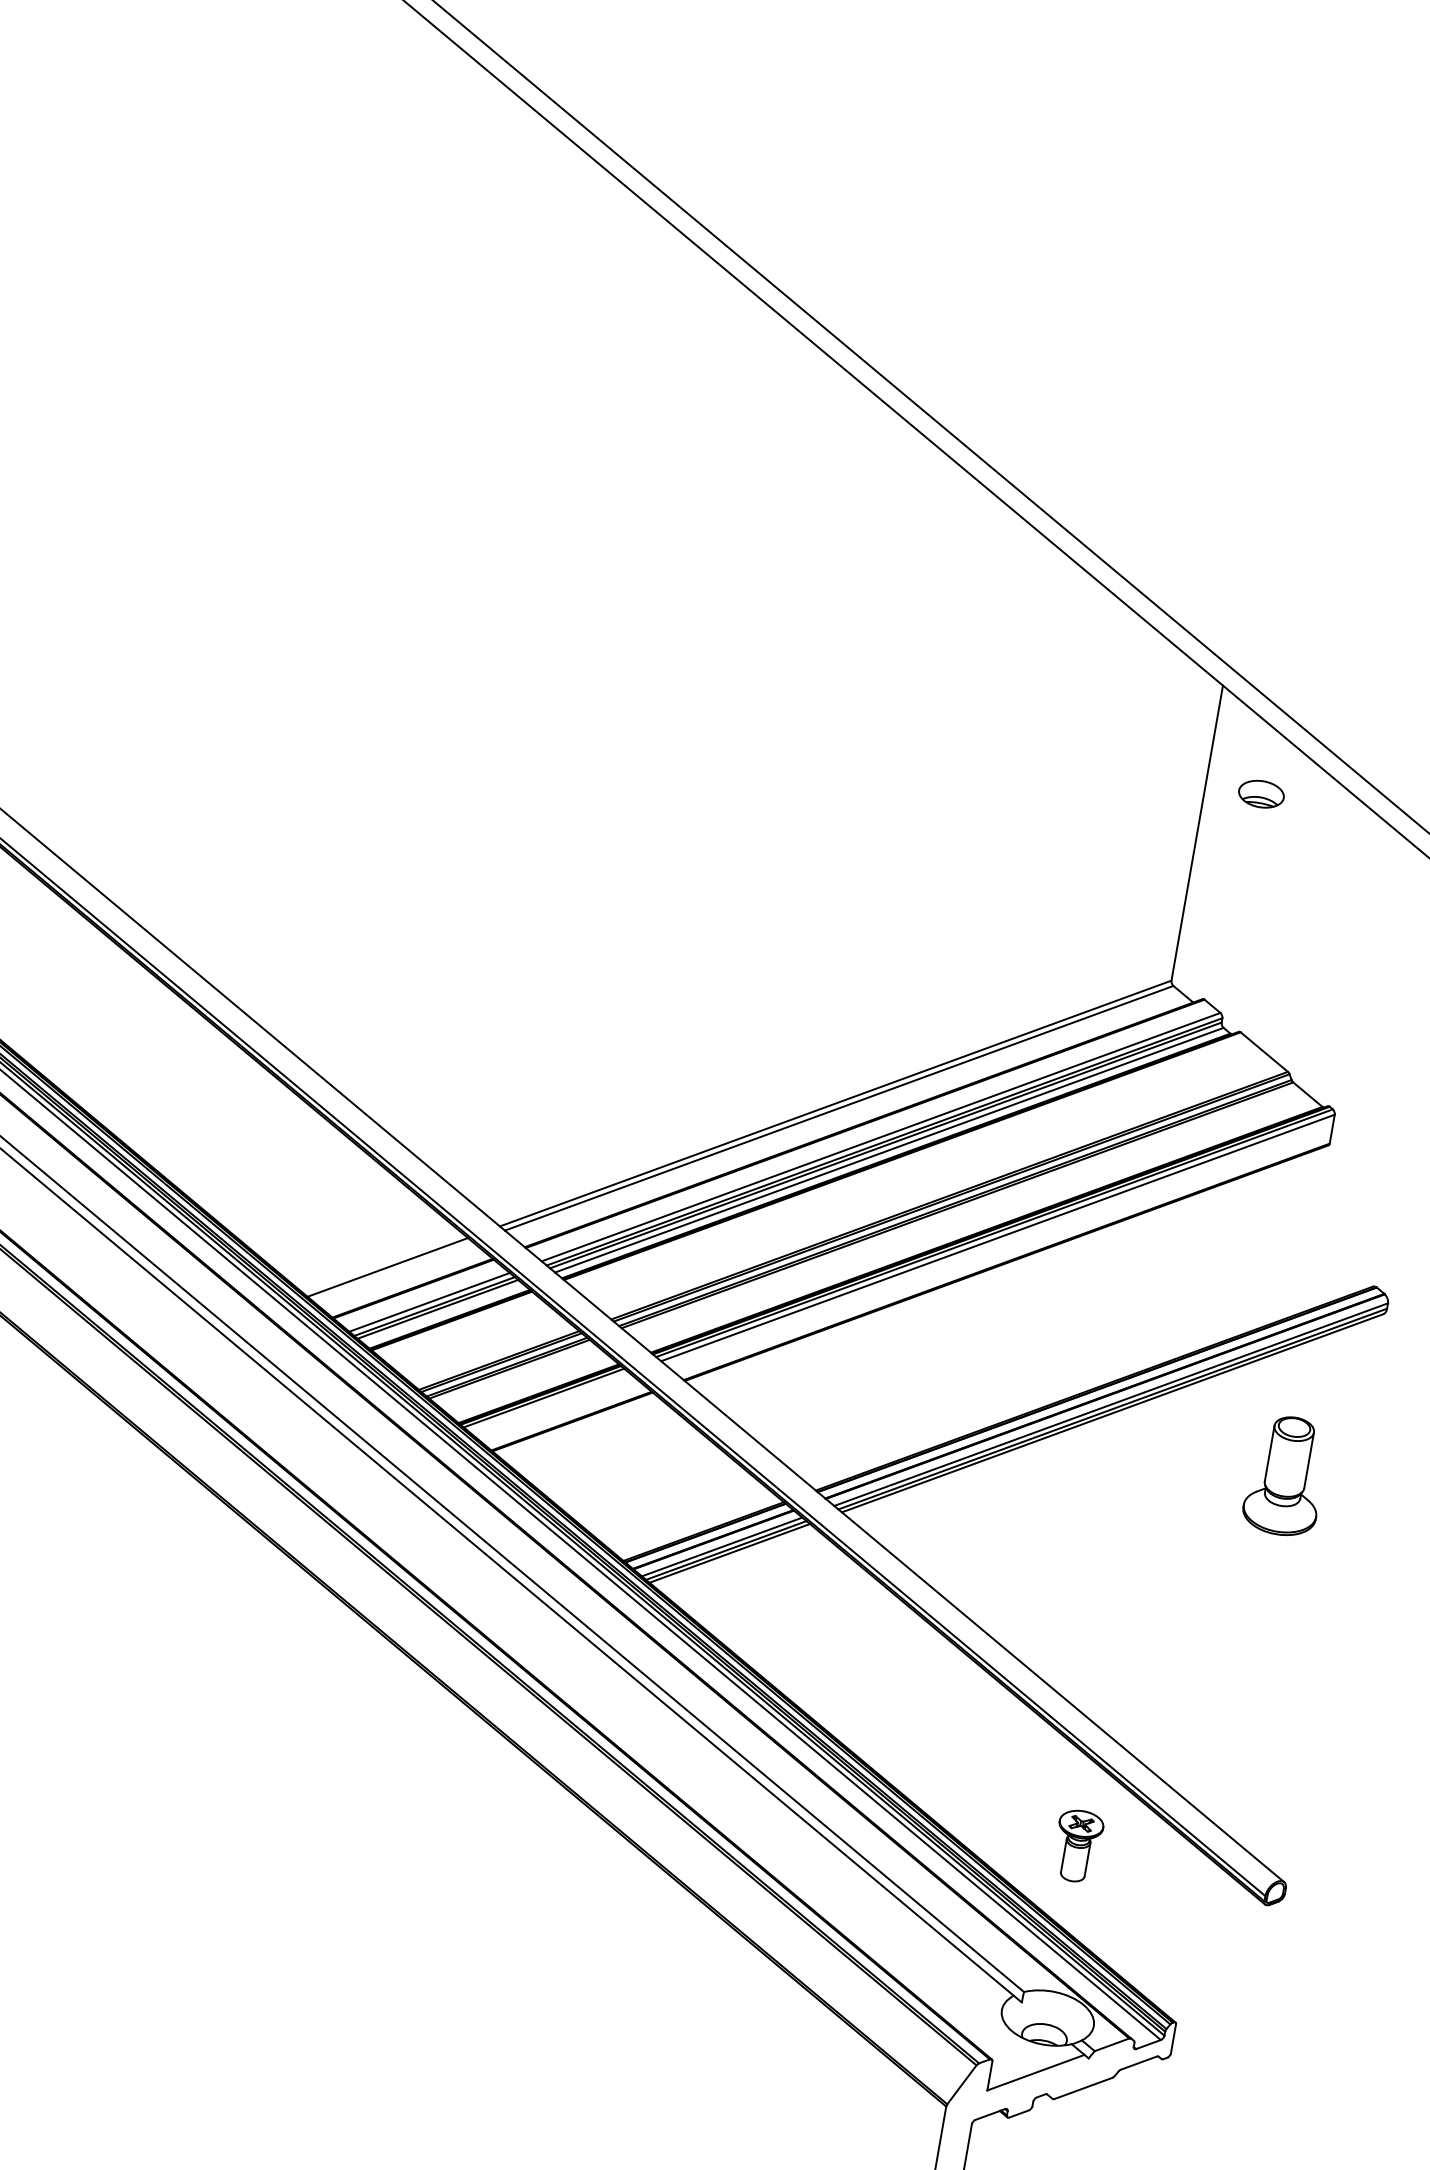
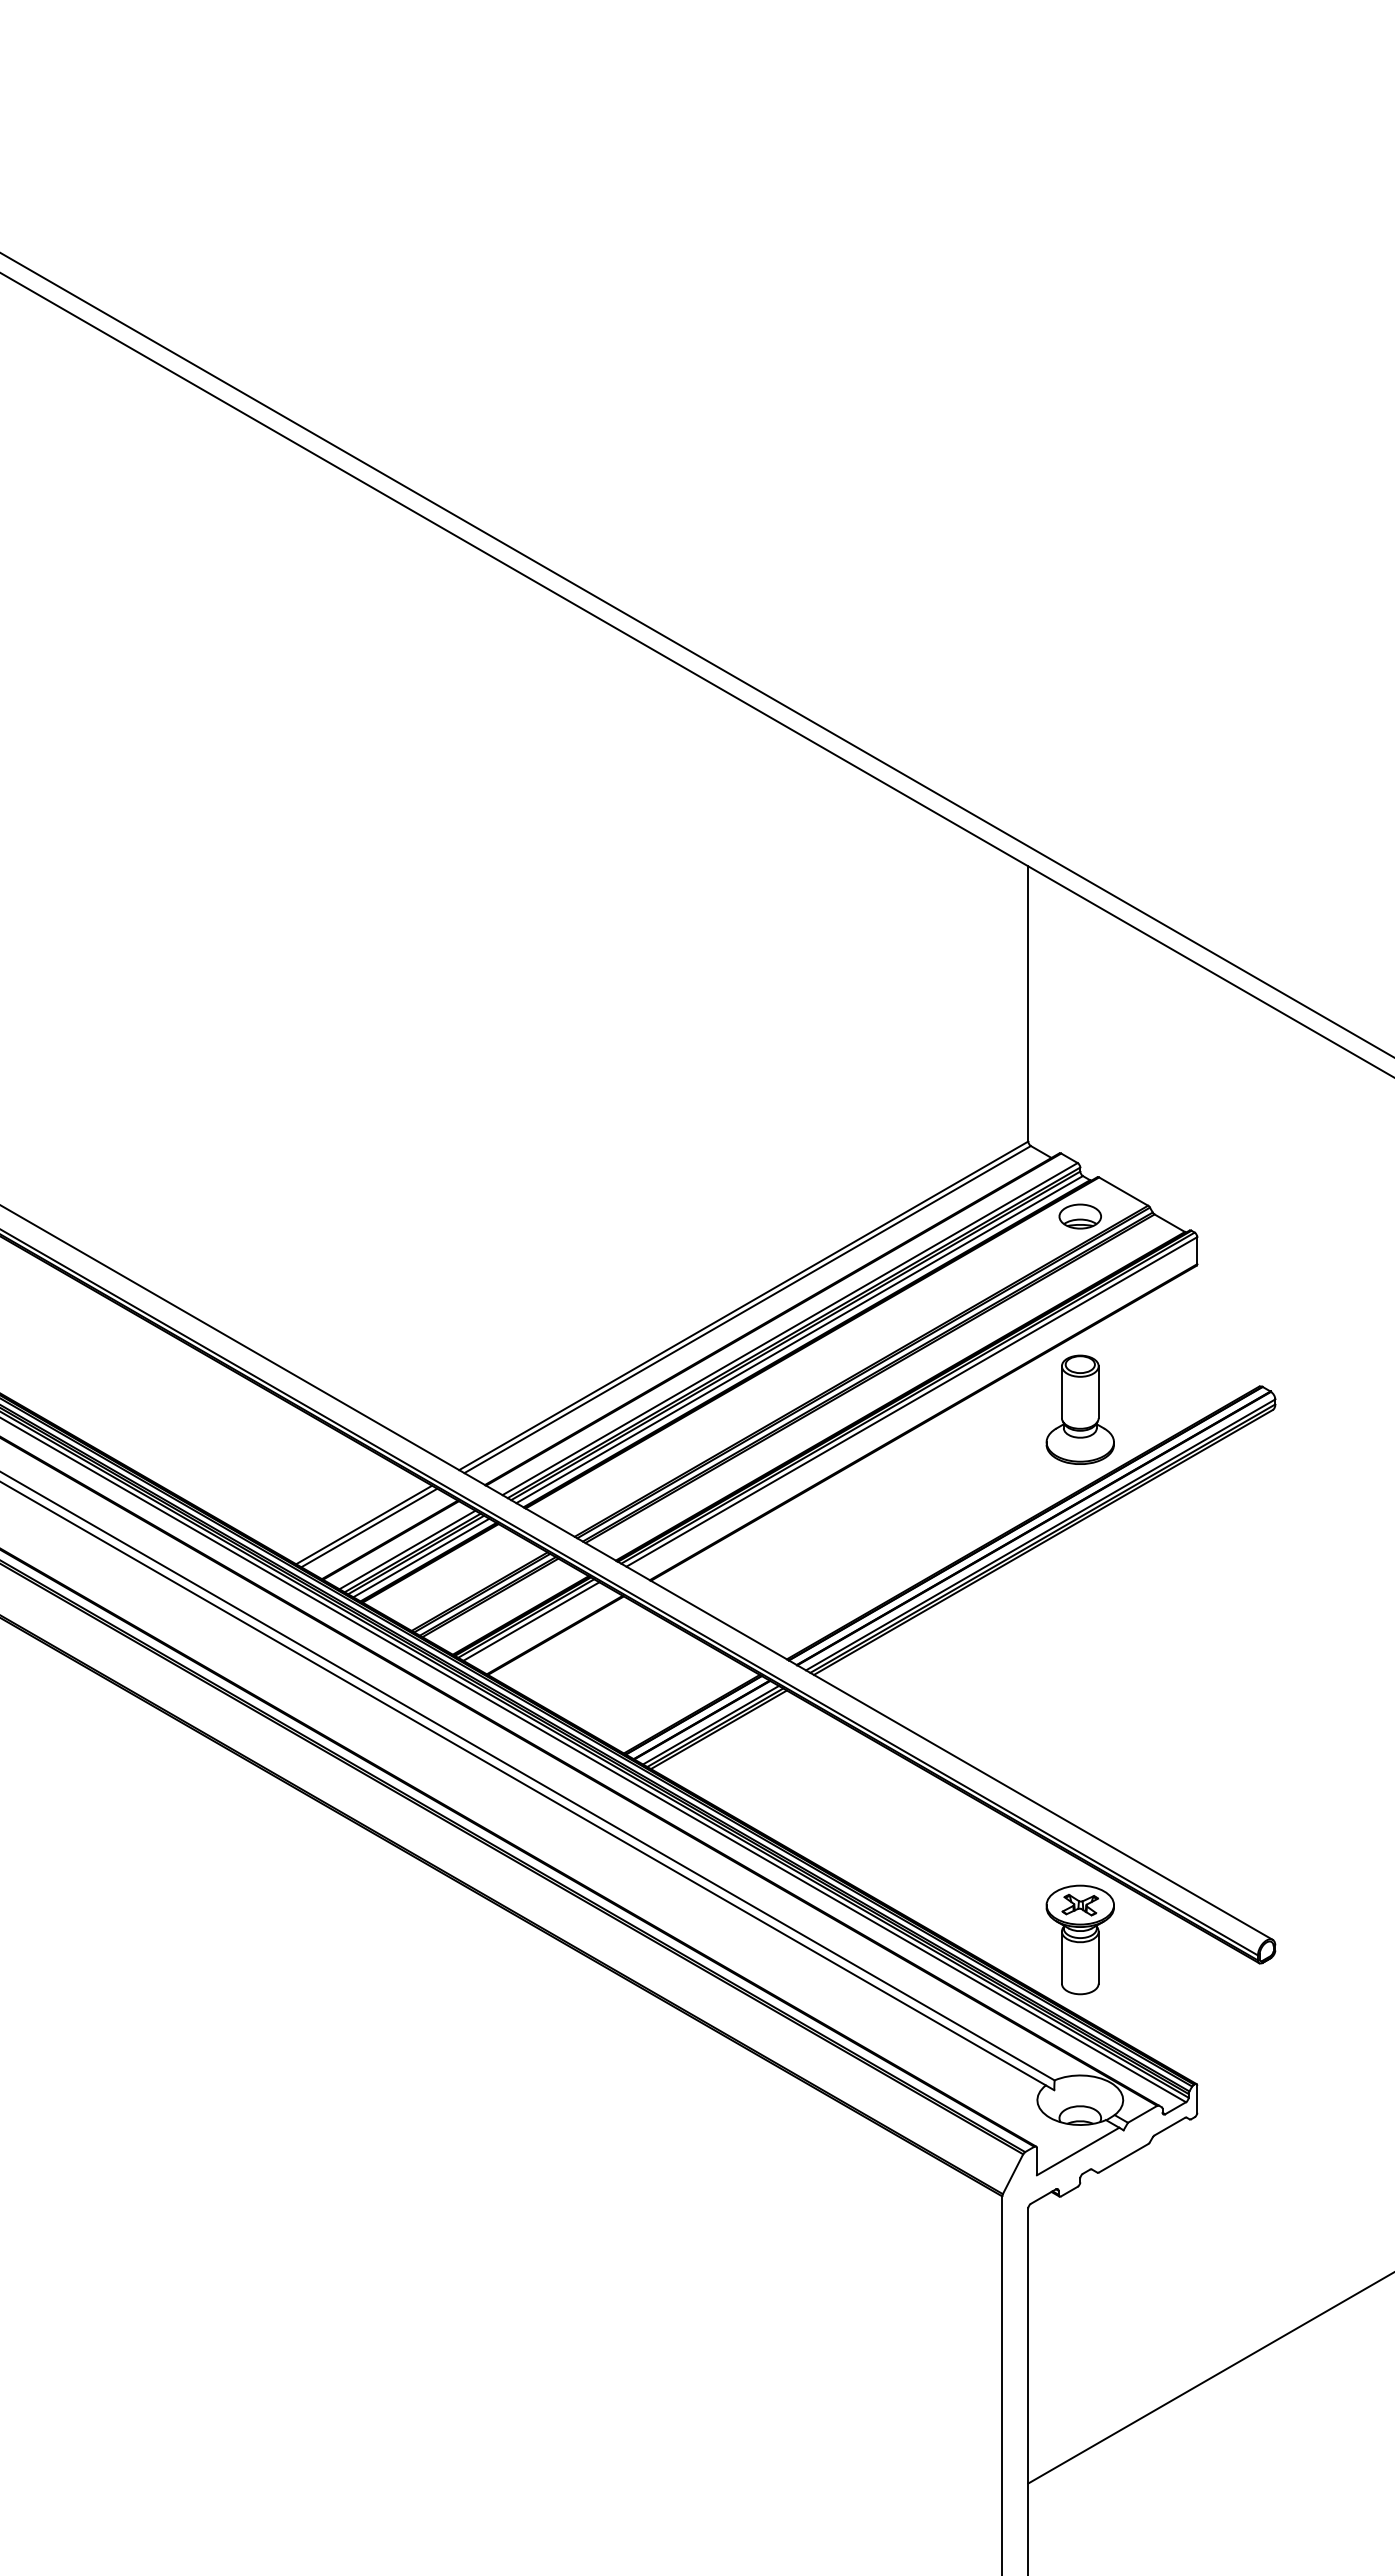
part: (1260, 793) -> (1079, 1216), moved
line: (393, 1271) -> (369, 1527), added
line: (443, 1313) -> (421, 1557), added
line: (549, 1402) -> (531, 1621), added
part: (1285, 1475) -> (1079, 1409), moved
part: (1077, 1845) -> (1079, 1939), size x1.67

